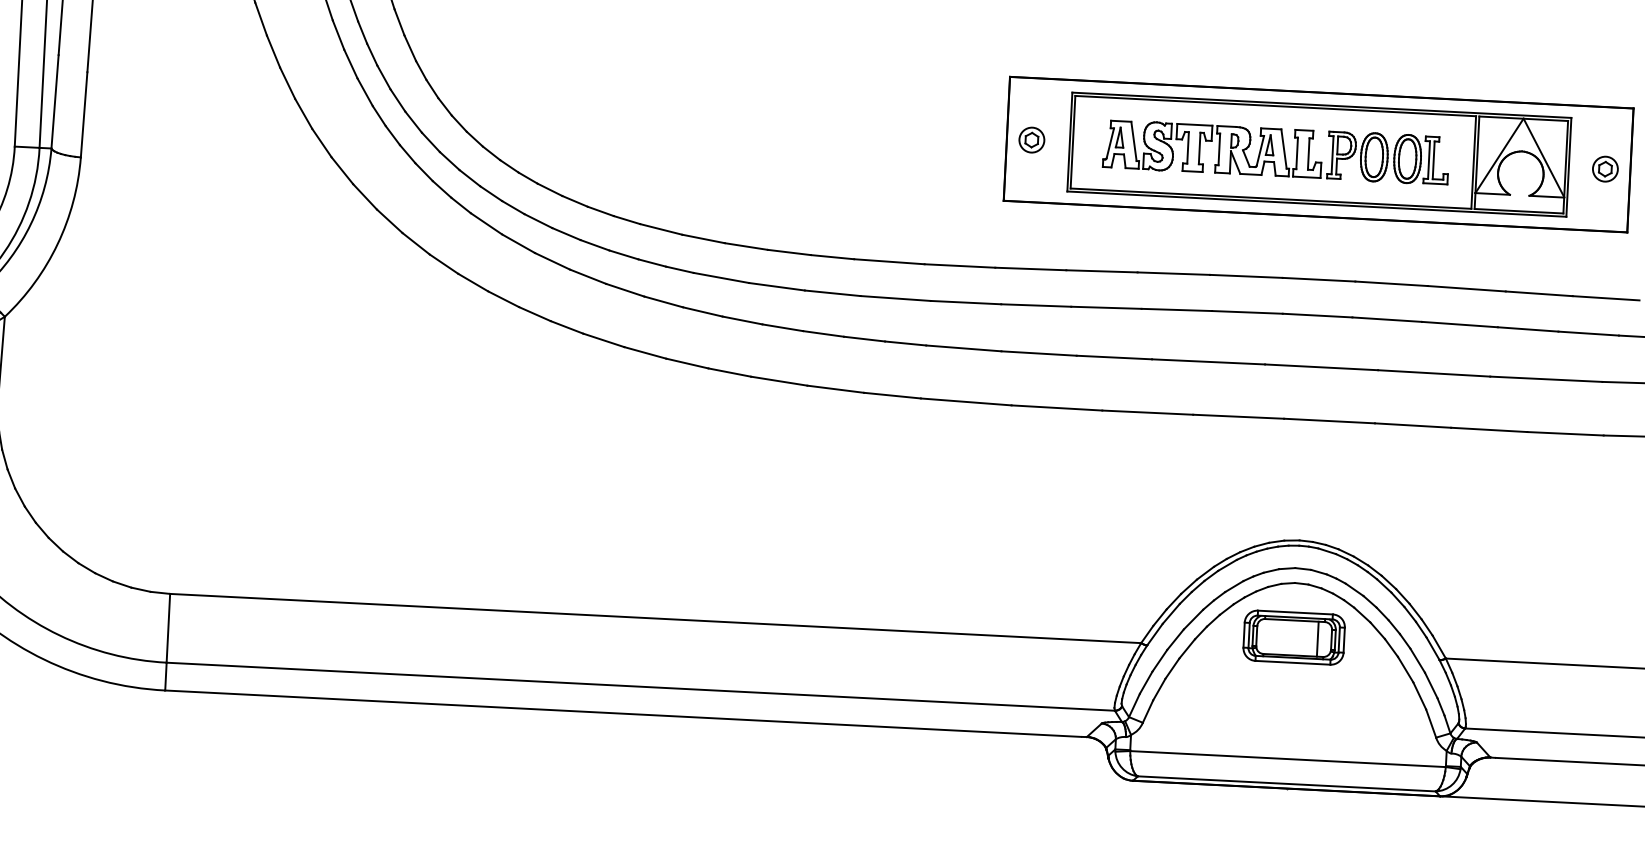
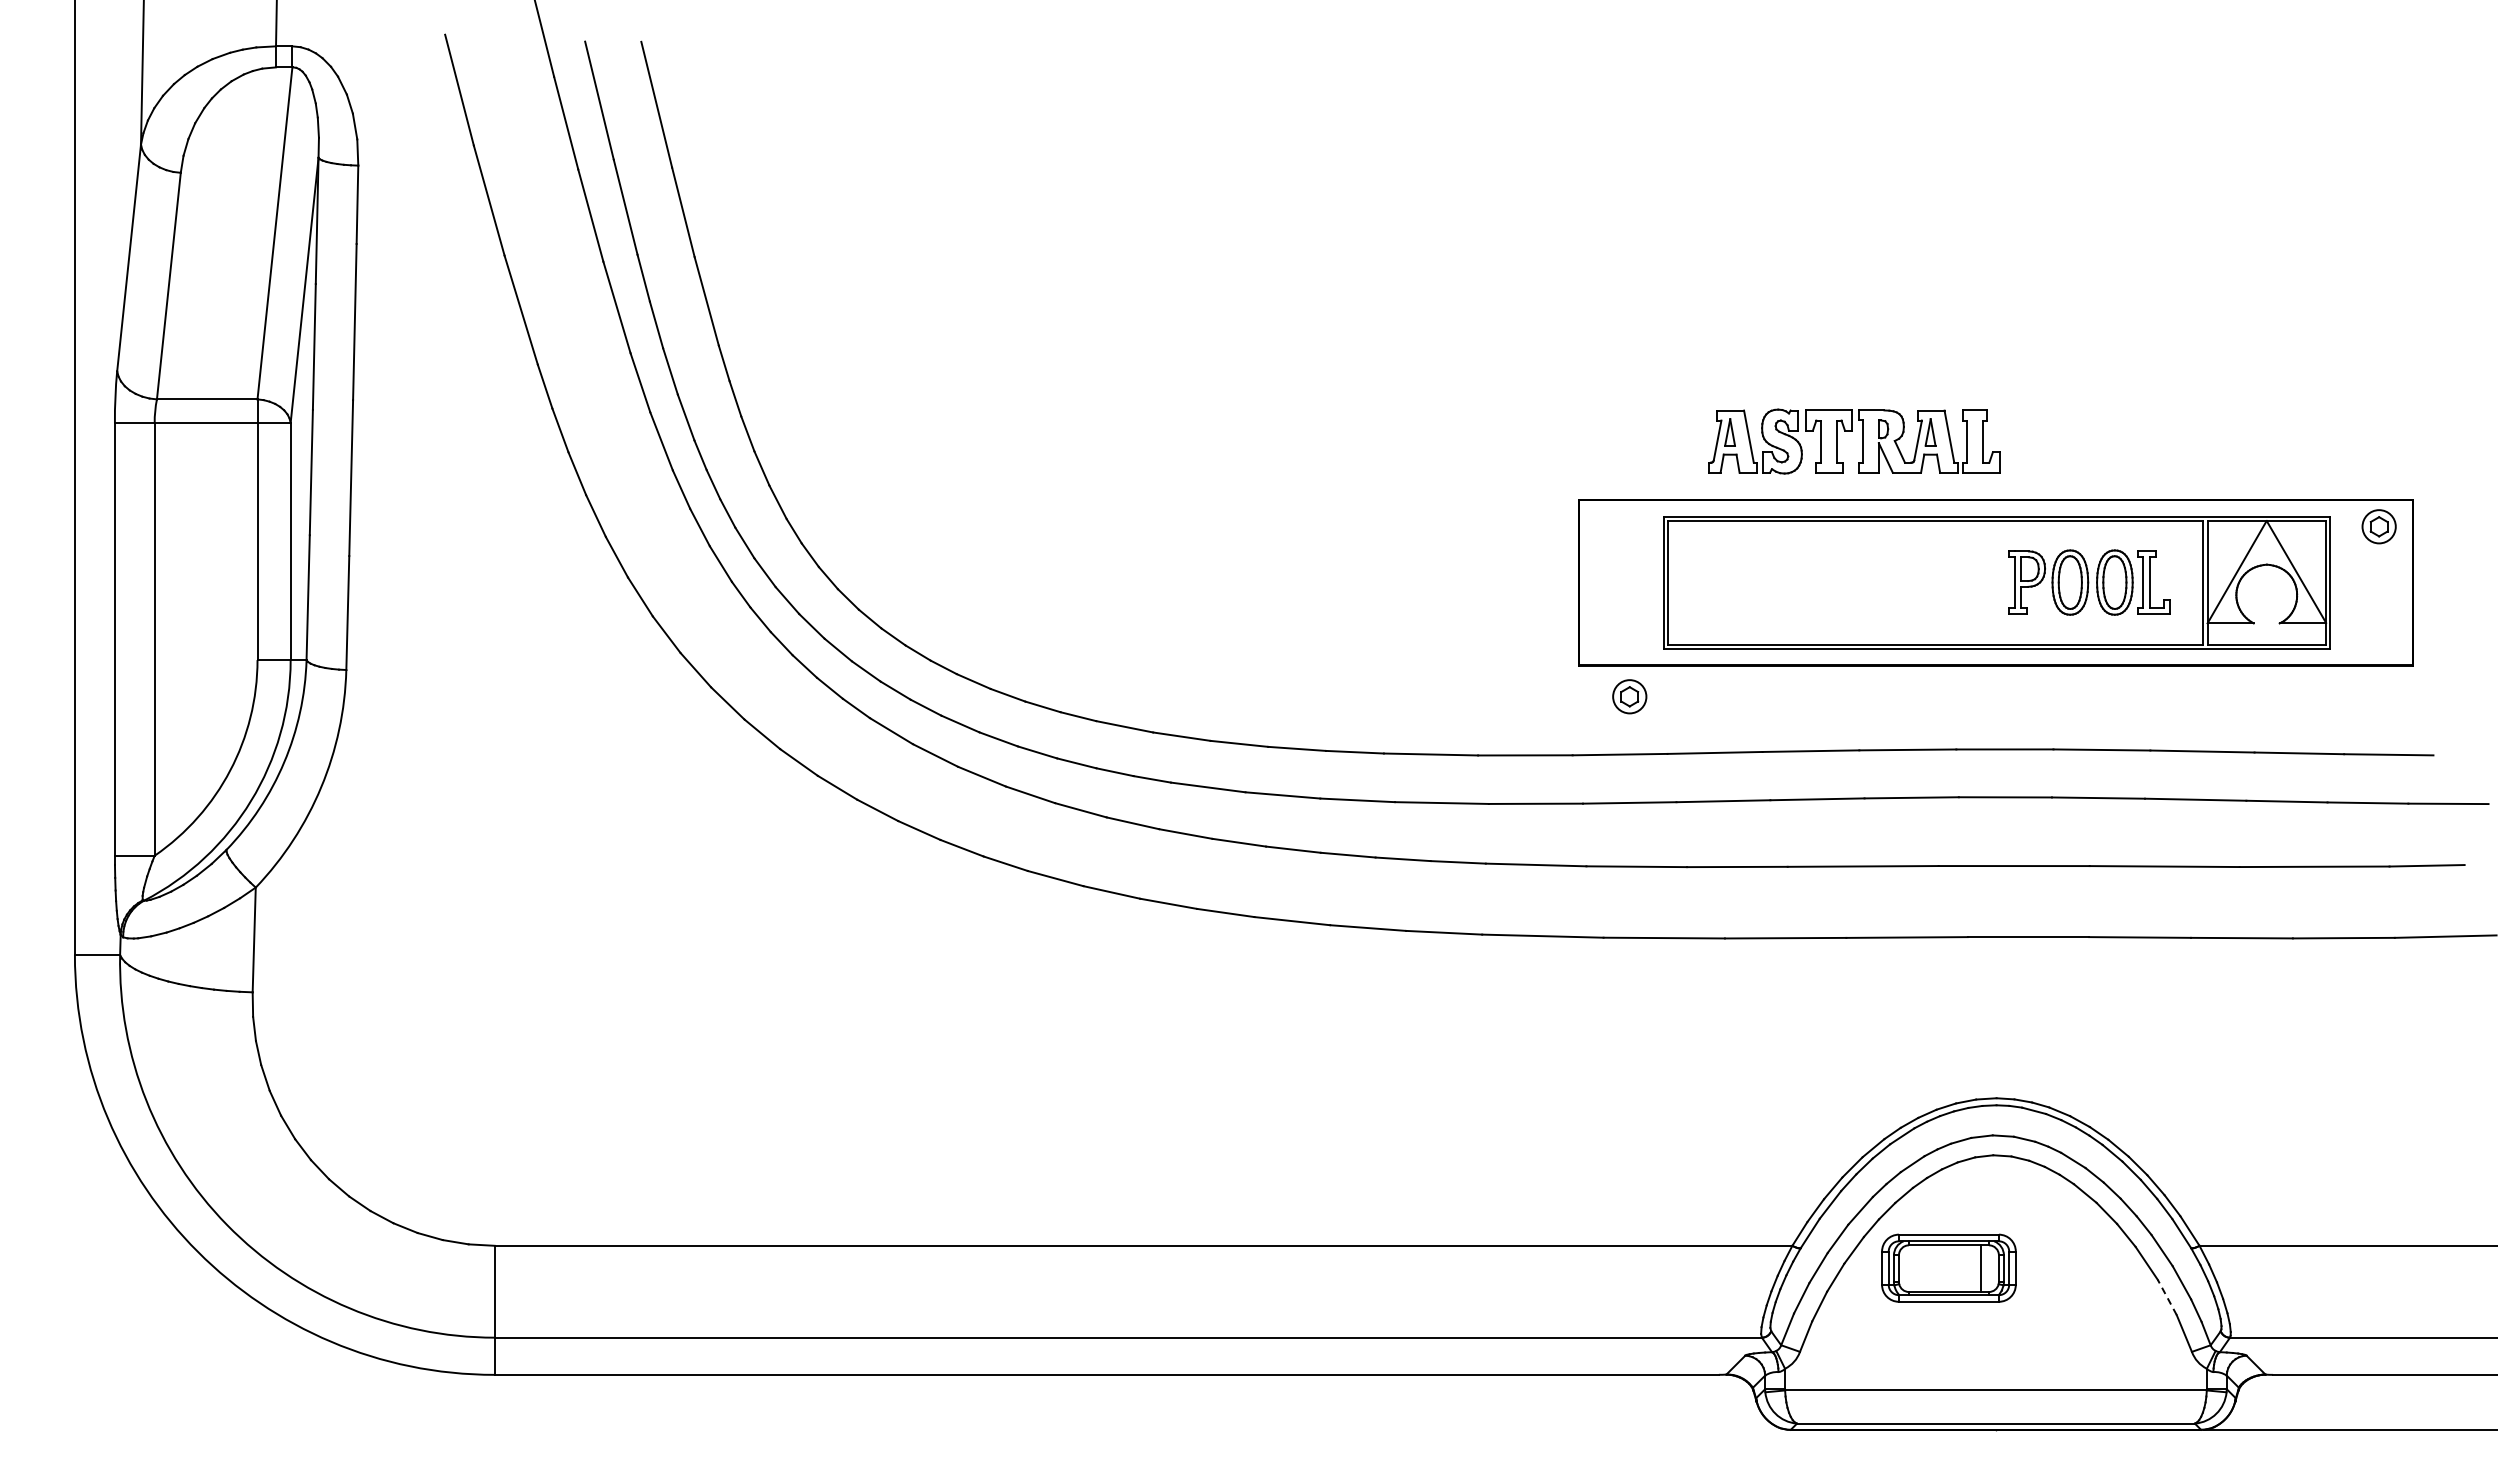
part: (1031, 139) -> (1629, 696), moved
part: (1218, 149) -> (1862, 441), moved
part: (1604, 168) -> (2378, 526), moved
part: (1293, 637) -> (1948, 1267), moved
line: (1419, 696) -> (2167, 1297), solid -> dashed

